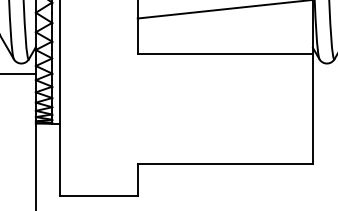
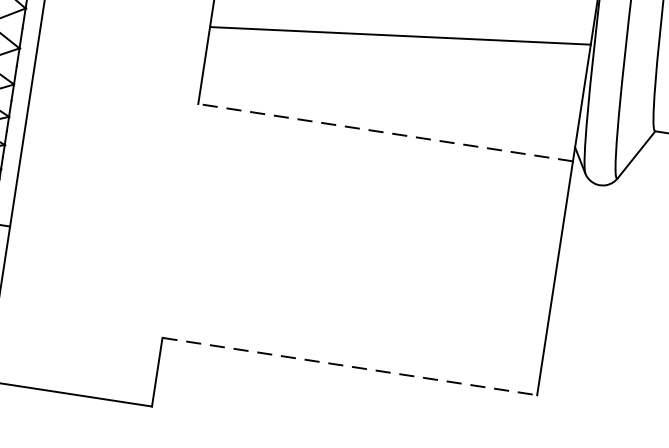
line: (225, 54) -> (385, 132), solid -> dashed
line: (225, 163) -> (350, 365), solid -> dashed

